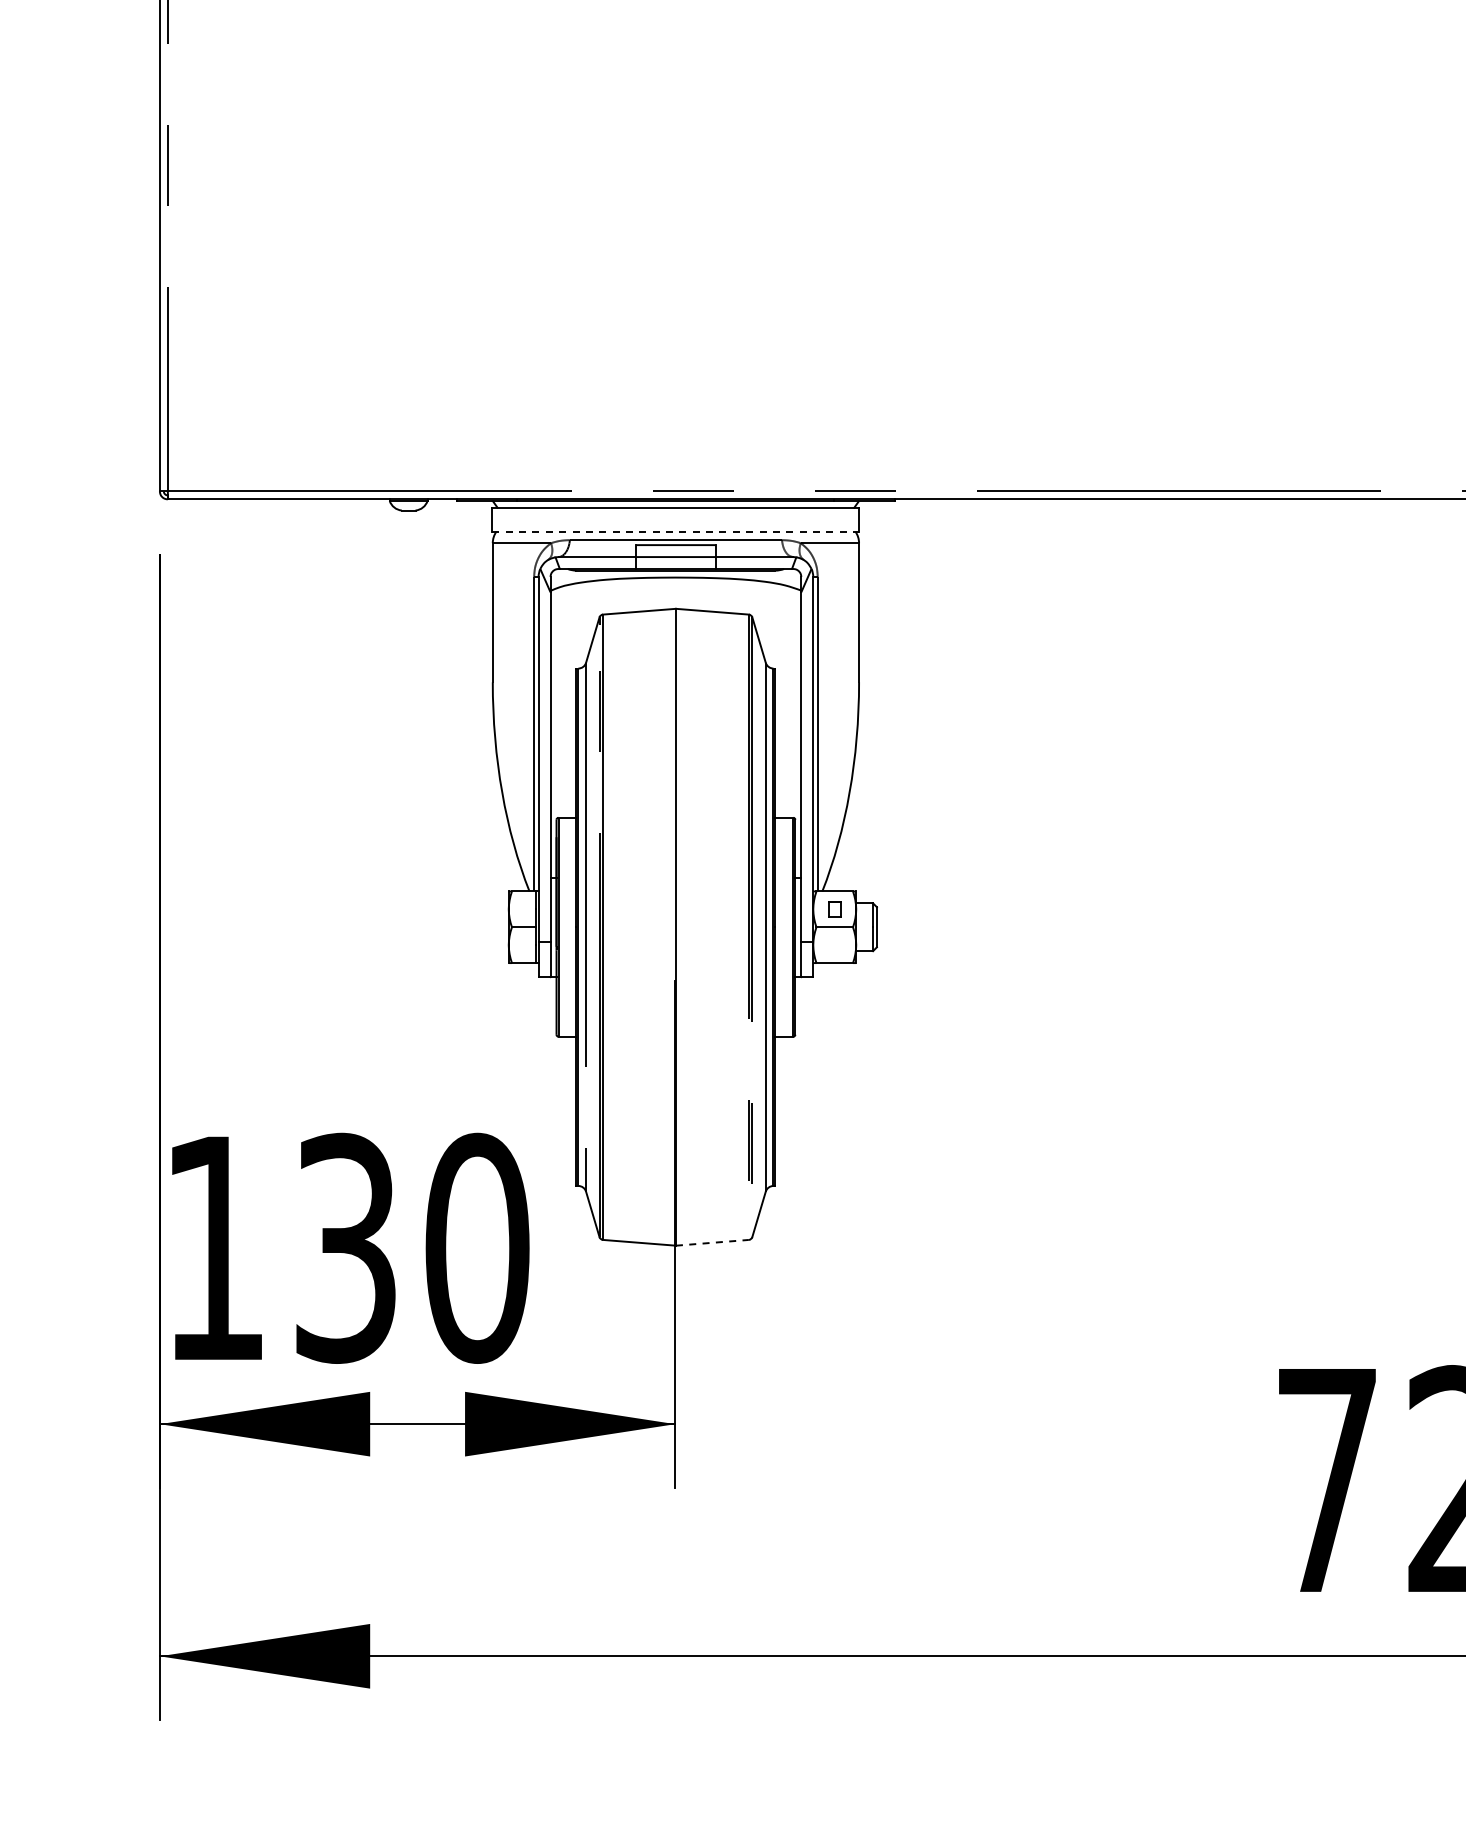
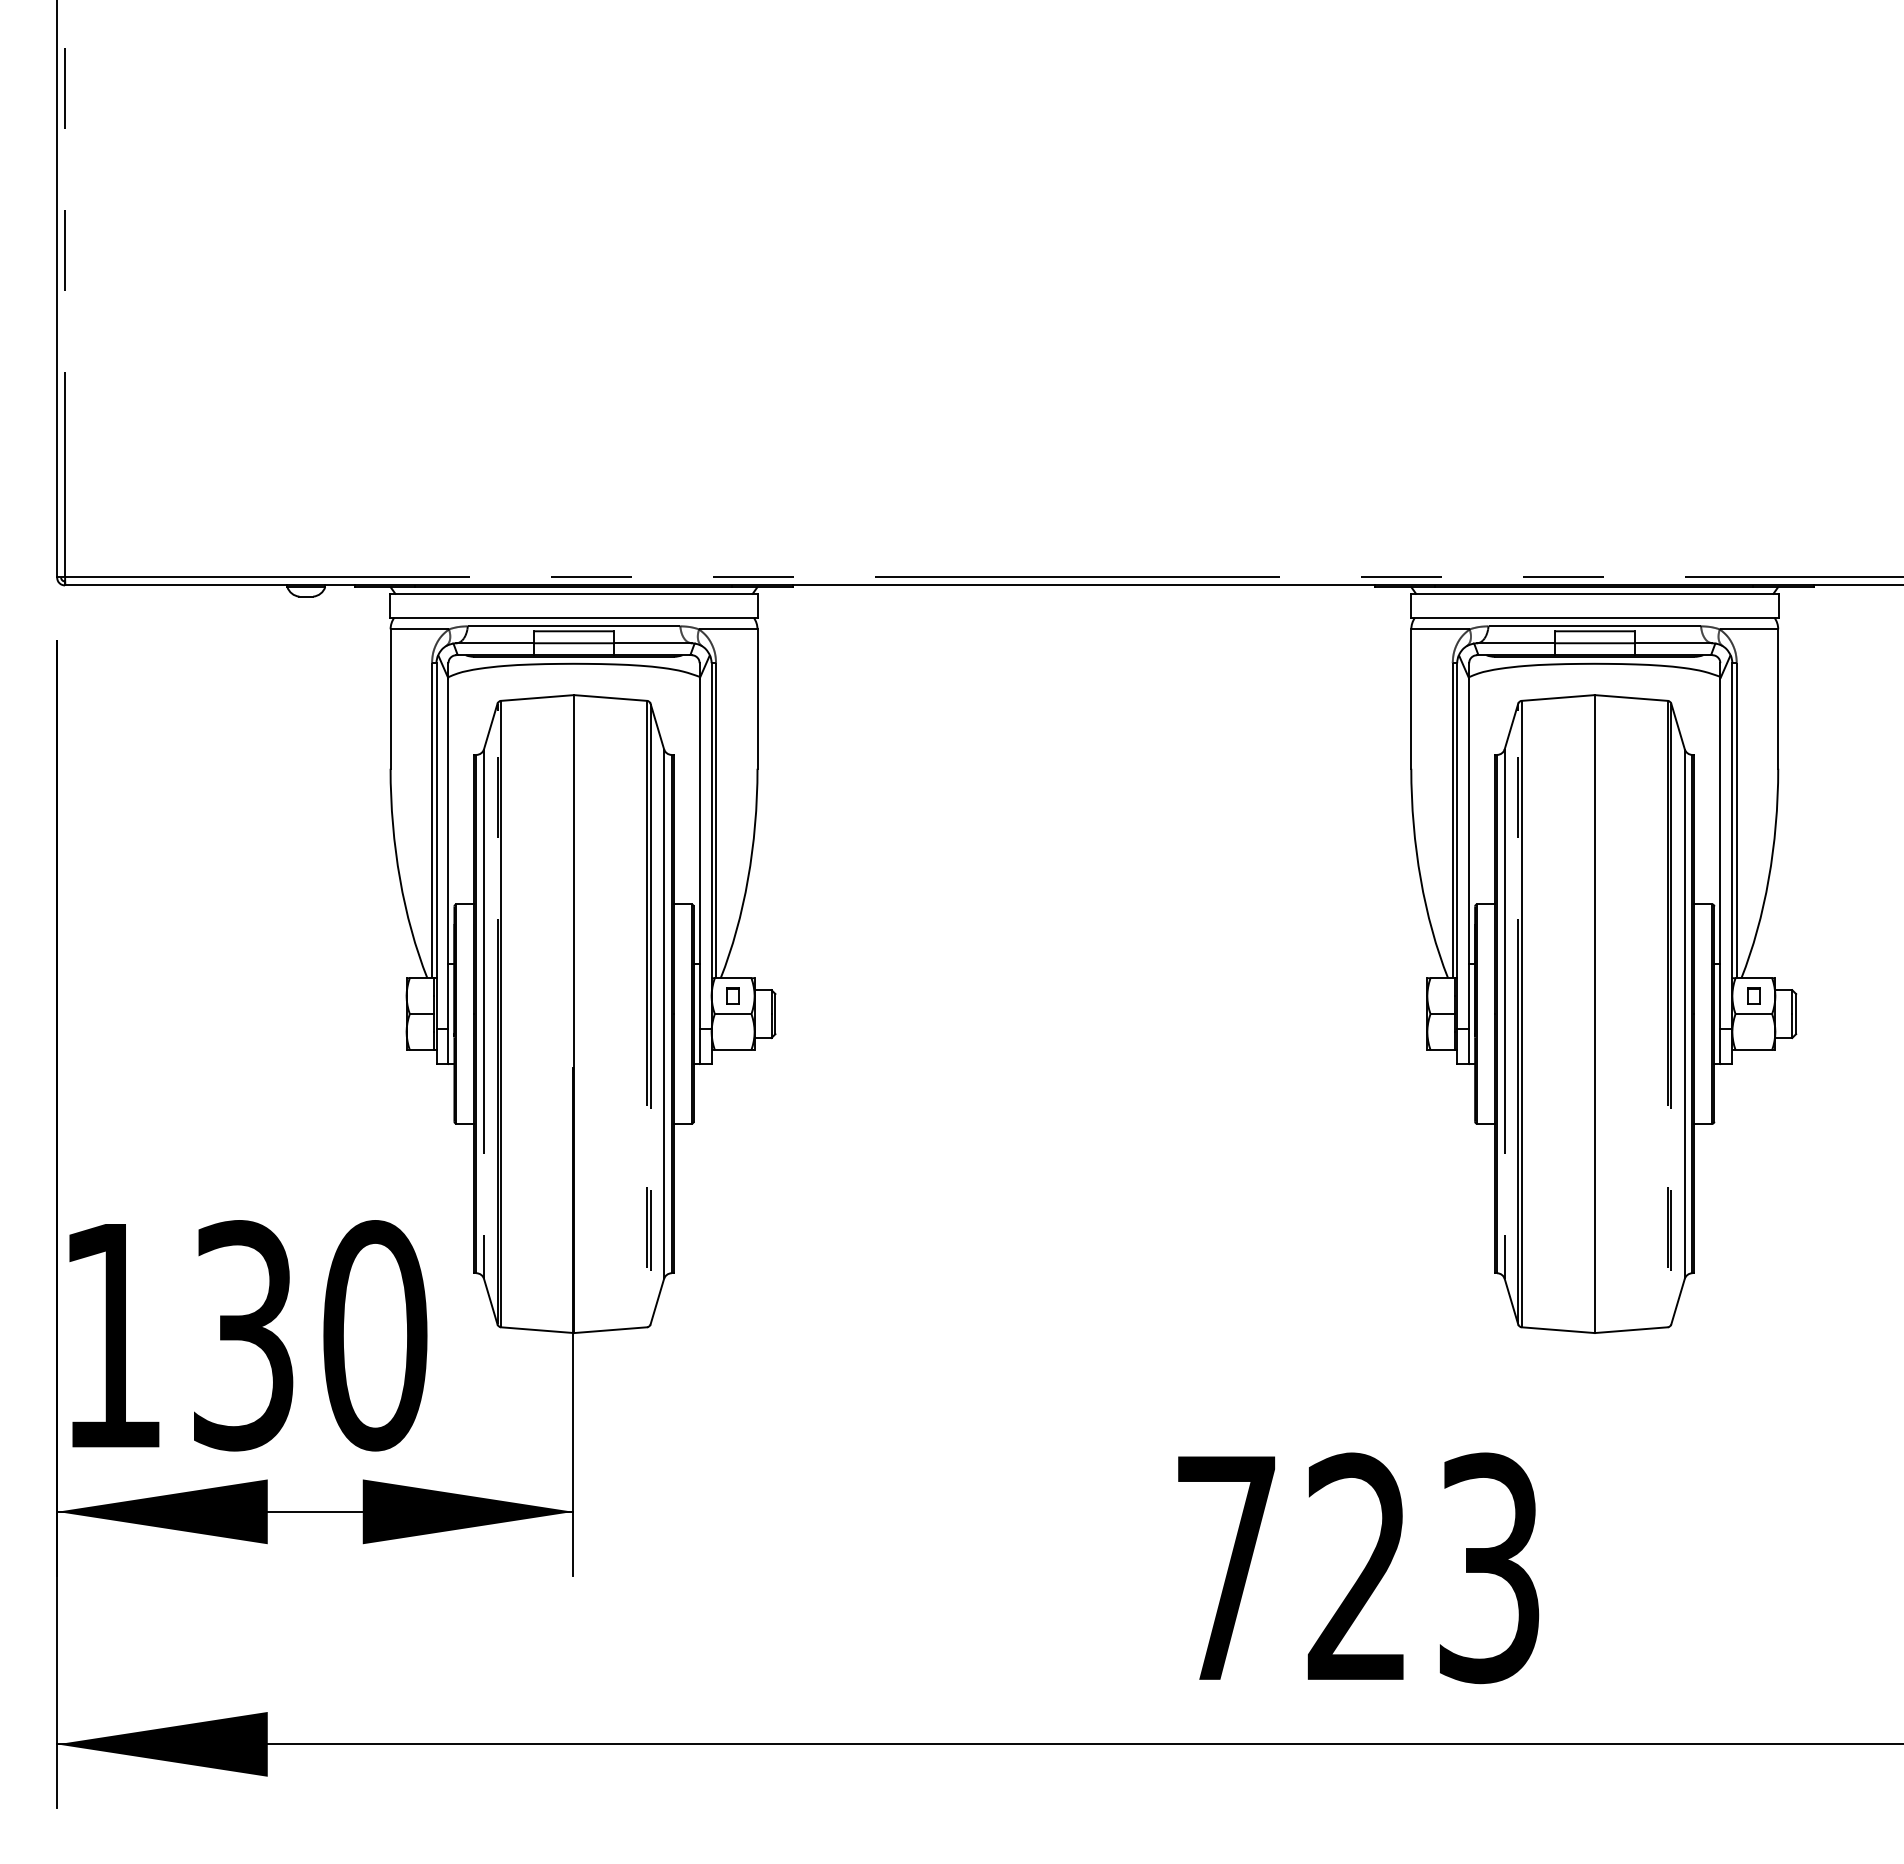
line: (676, 531) -> (574, 617), dashed -> solid
line: (712, 1243) -> (610, 1330), dashed -> solid

